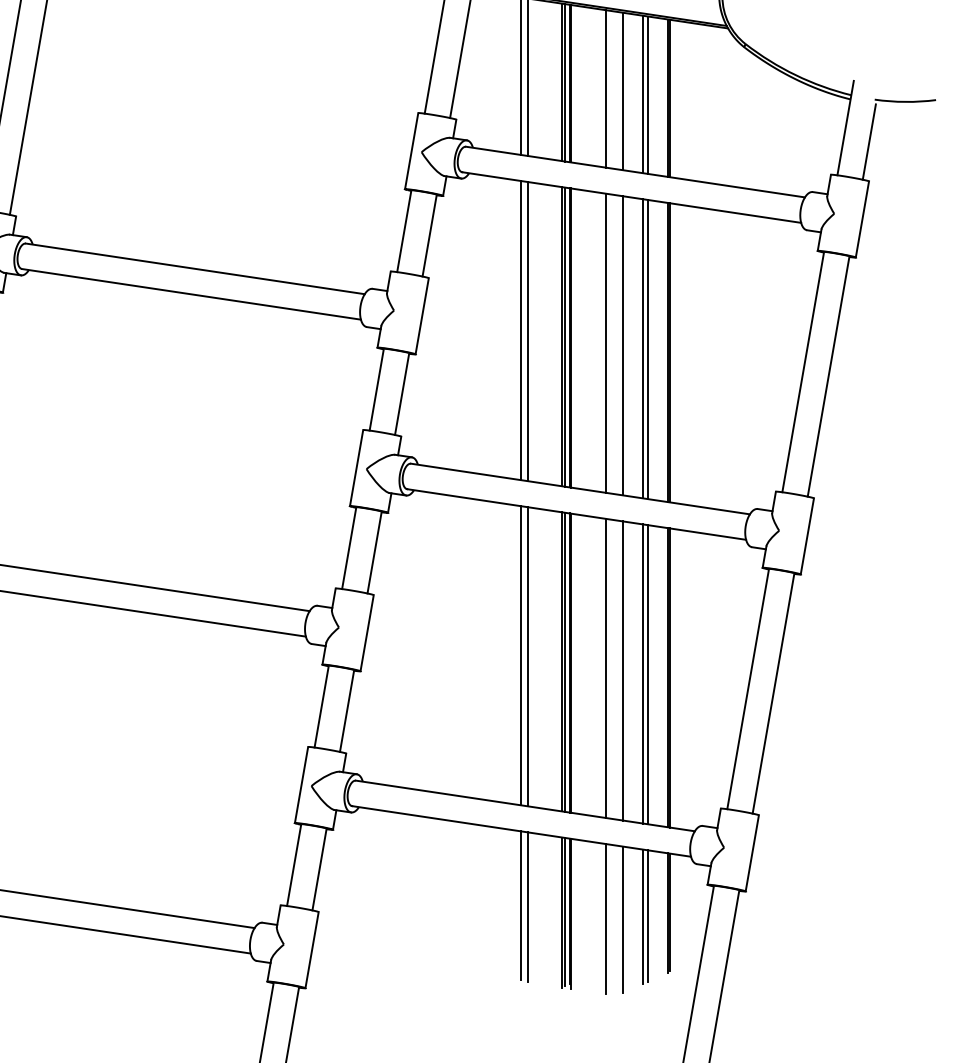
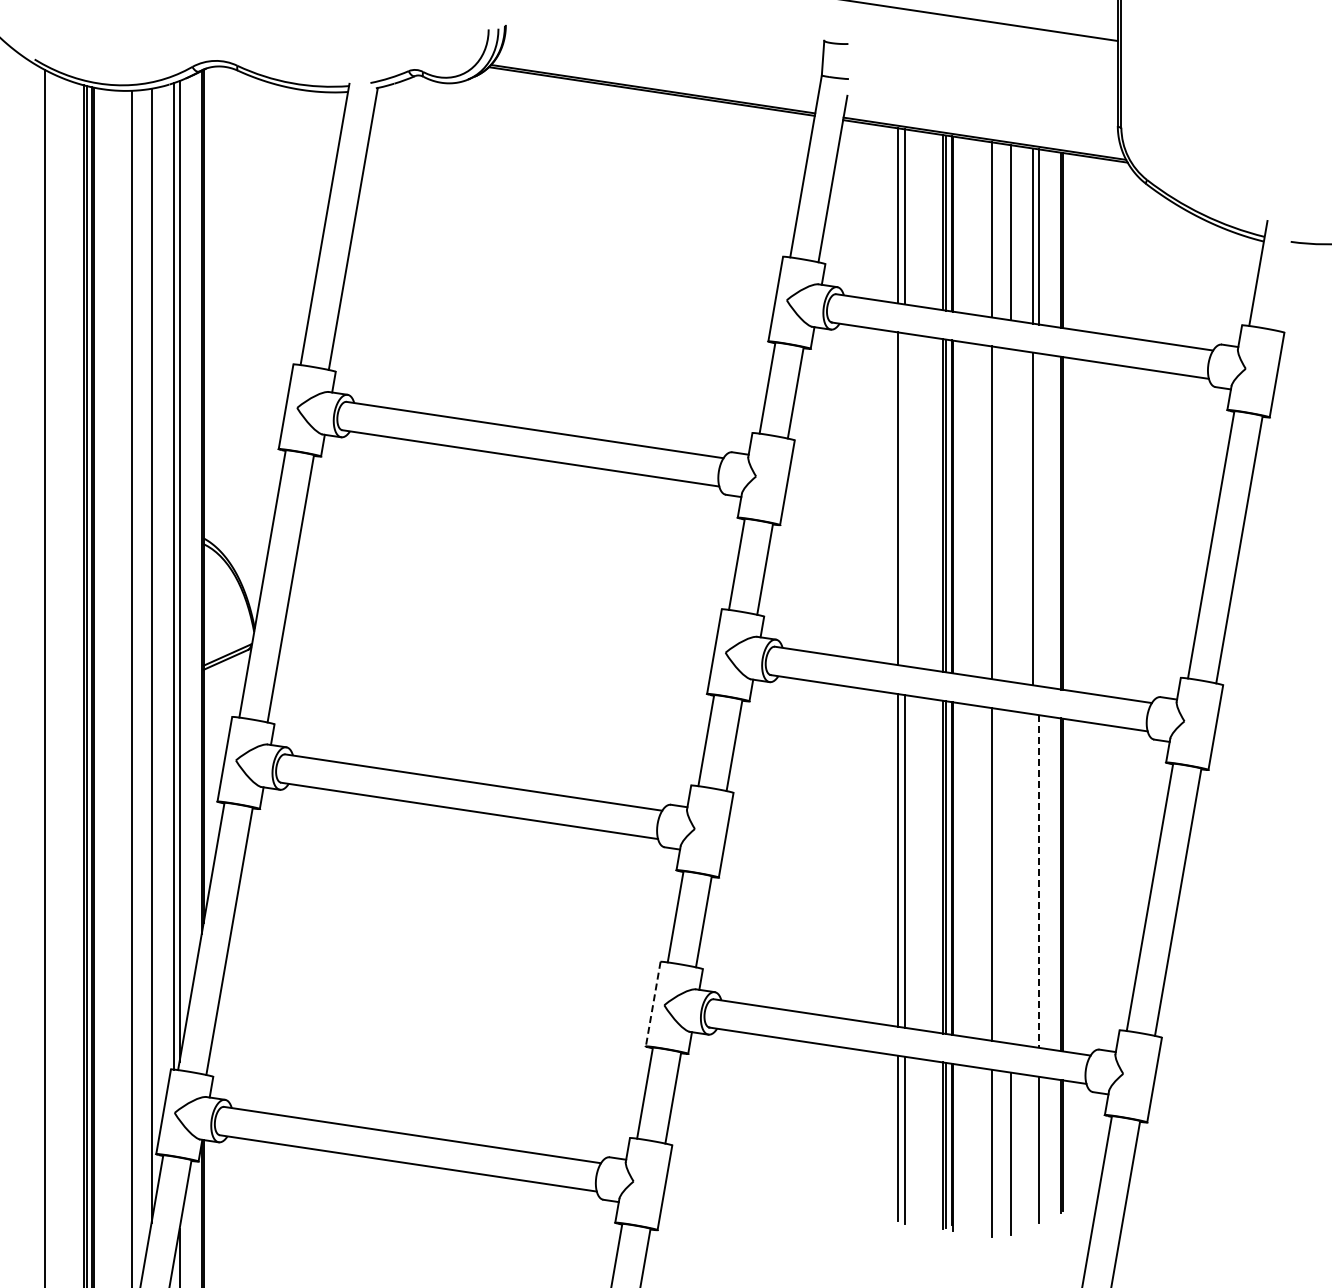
line: (869, 141) -> (1284, 288), removed
line: (527, 331) -> (904, 499), removed
line: (623, 345) -> (1011, 515), removed
line: (648, 349) -> (1039, 519), removed
line: (623, 670) -> (1011, 876), removed
line: (643, 673) -> (1033, 880), removed
line: (648, 675) -> (1039, 882), solid -> dashed
line: (301, 785) -> (653, 1004), solid -> dashed
line: (643, 916) -> (1033, 1150), removed

